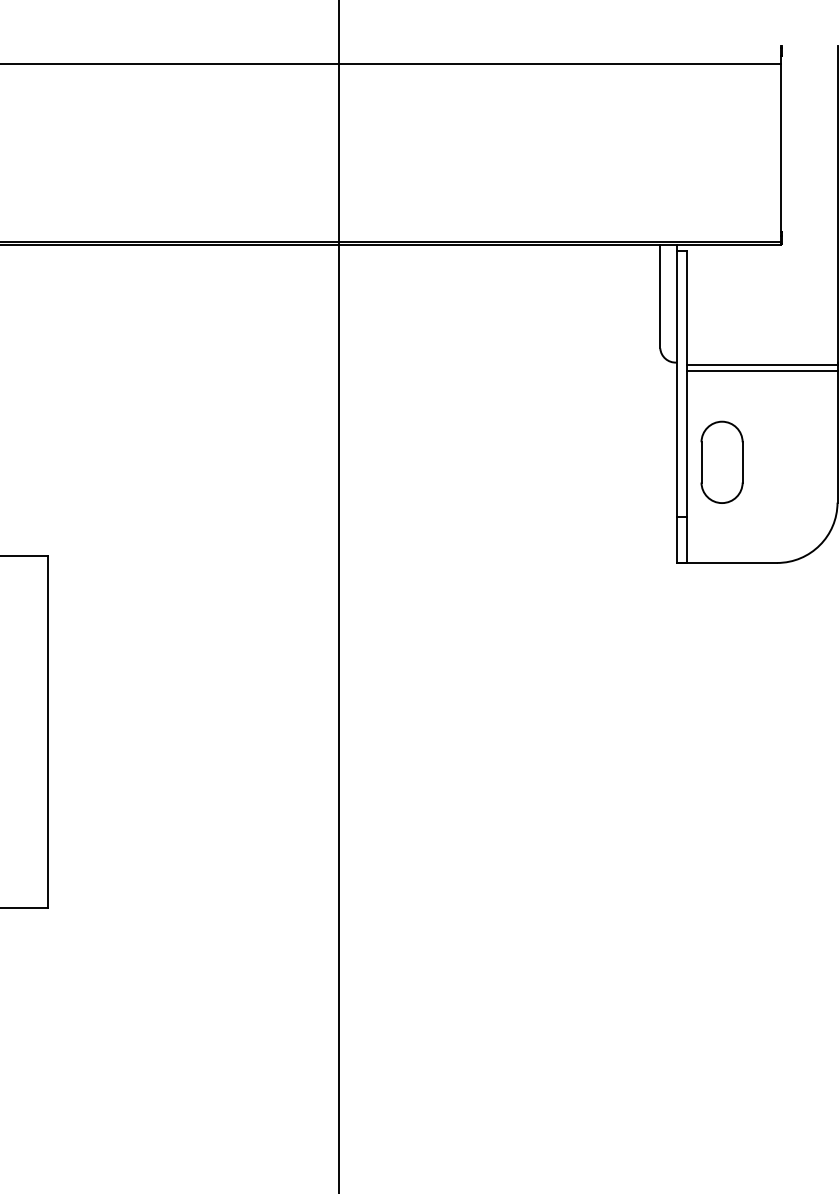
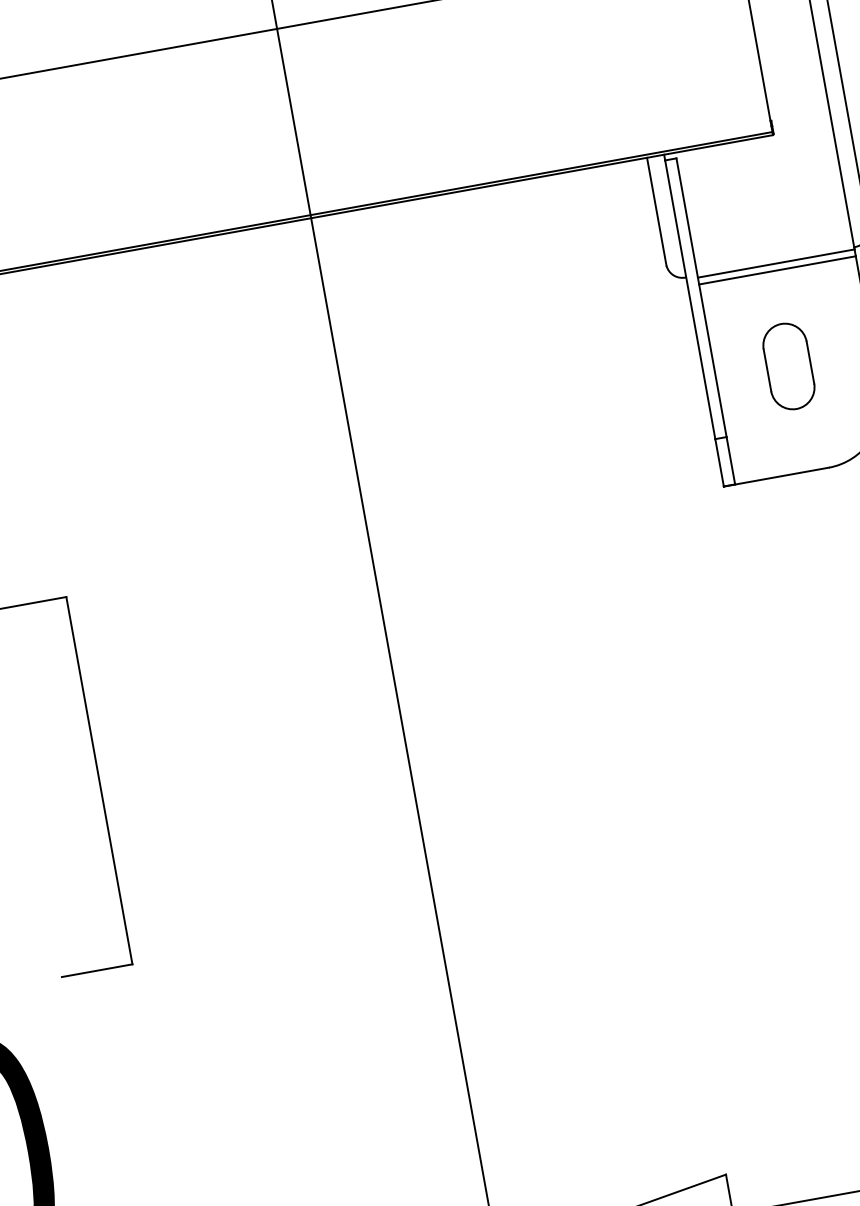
part: (721, 461) -> (788, 365), moved

